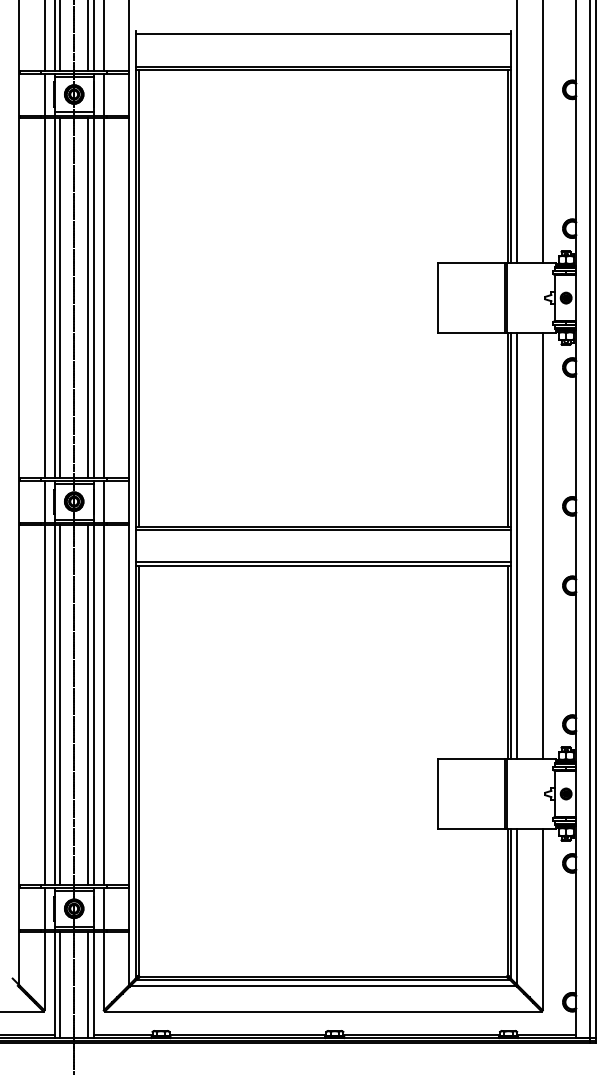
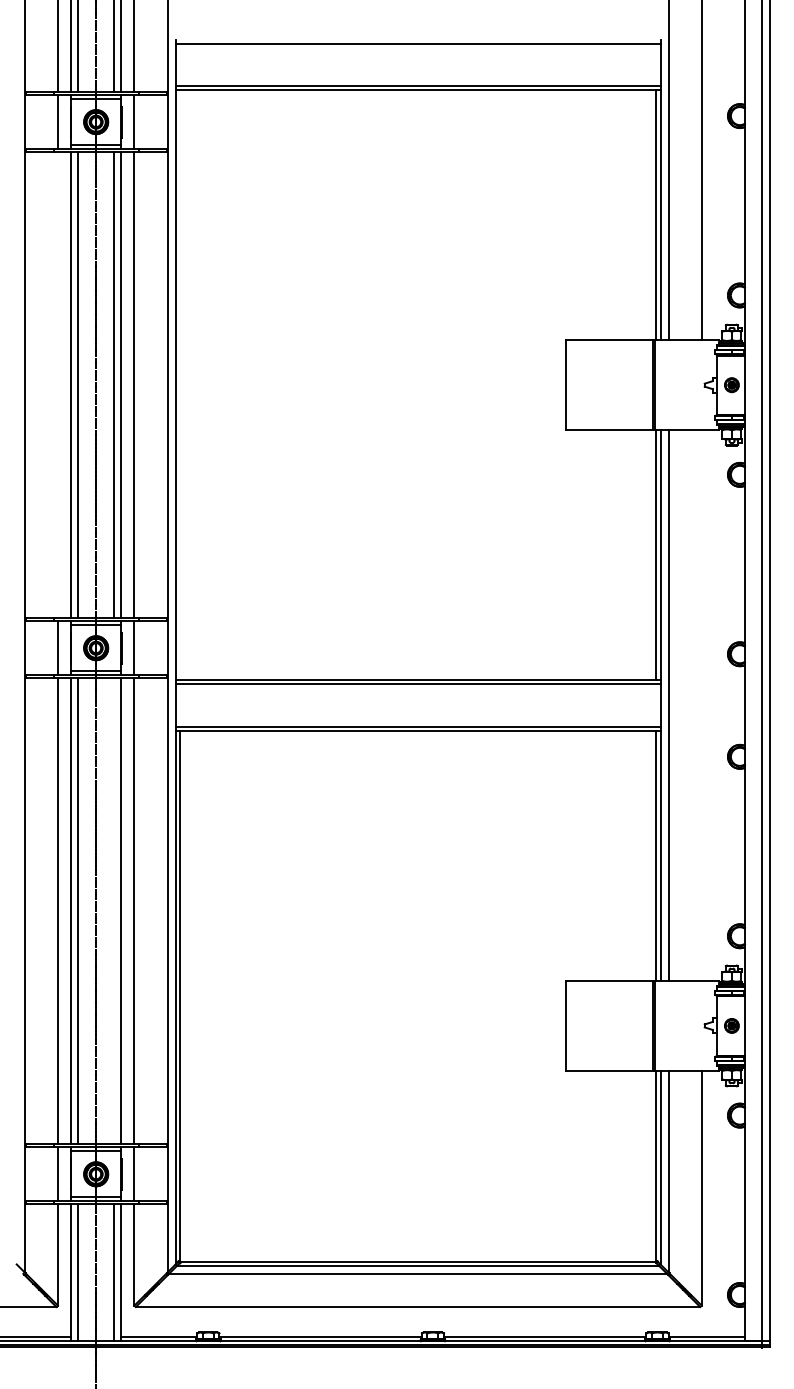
line: (138, 297) -> (179, 384), removed
line: (44, 298) -> (57, 385), removed
line: (542, 546) -> (701, 705), removed
line: (88, 705) -> (114, 911), removed

